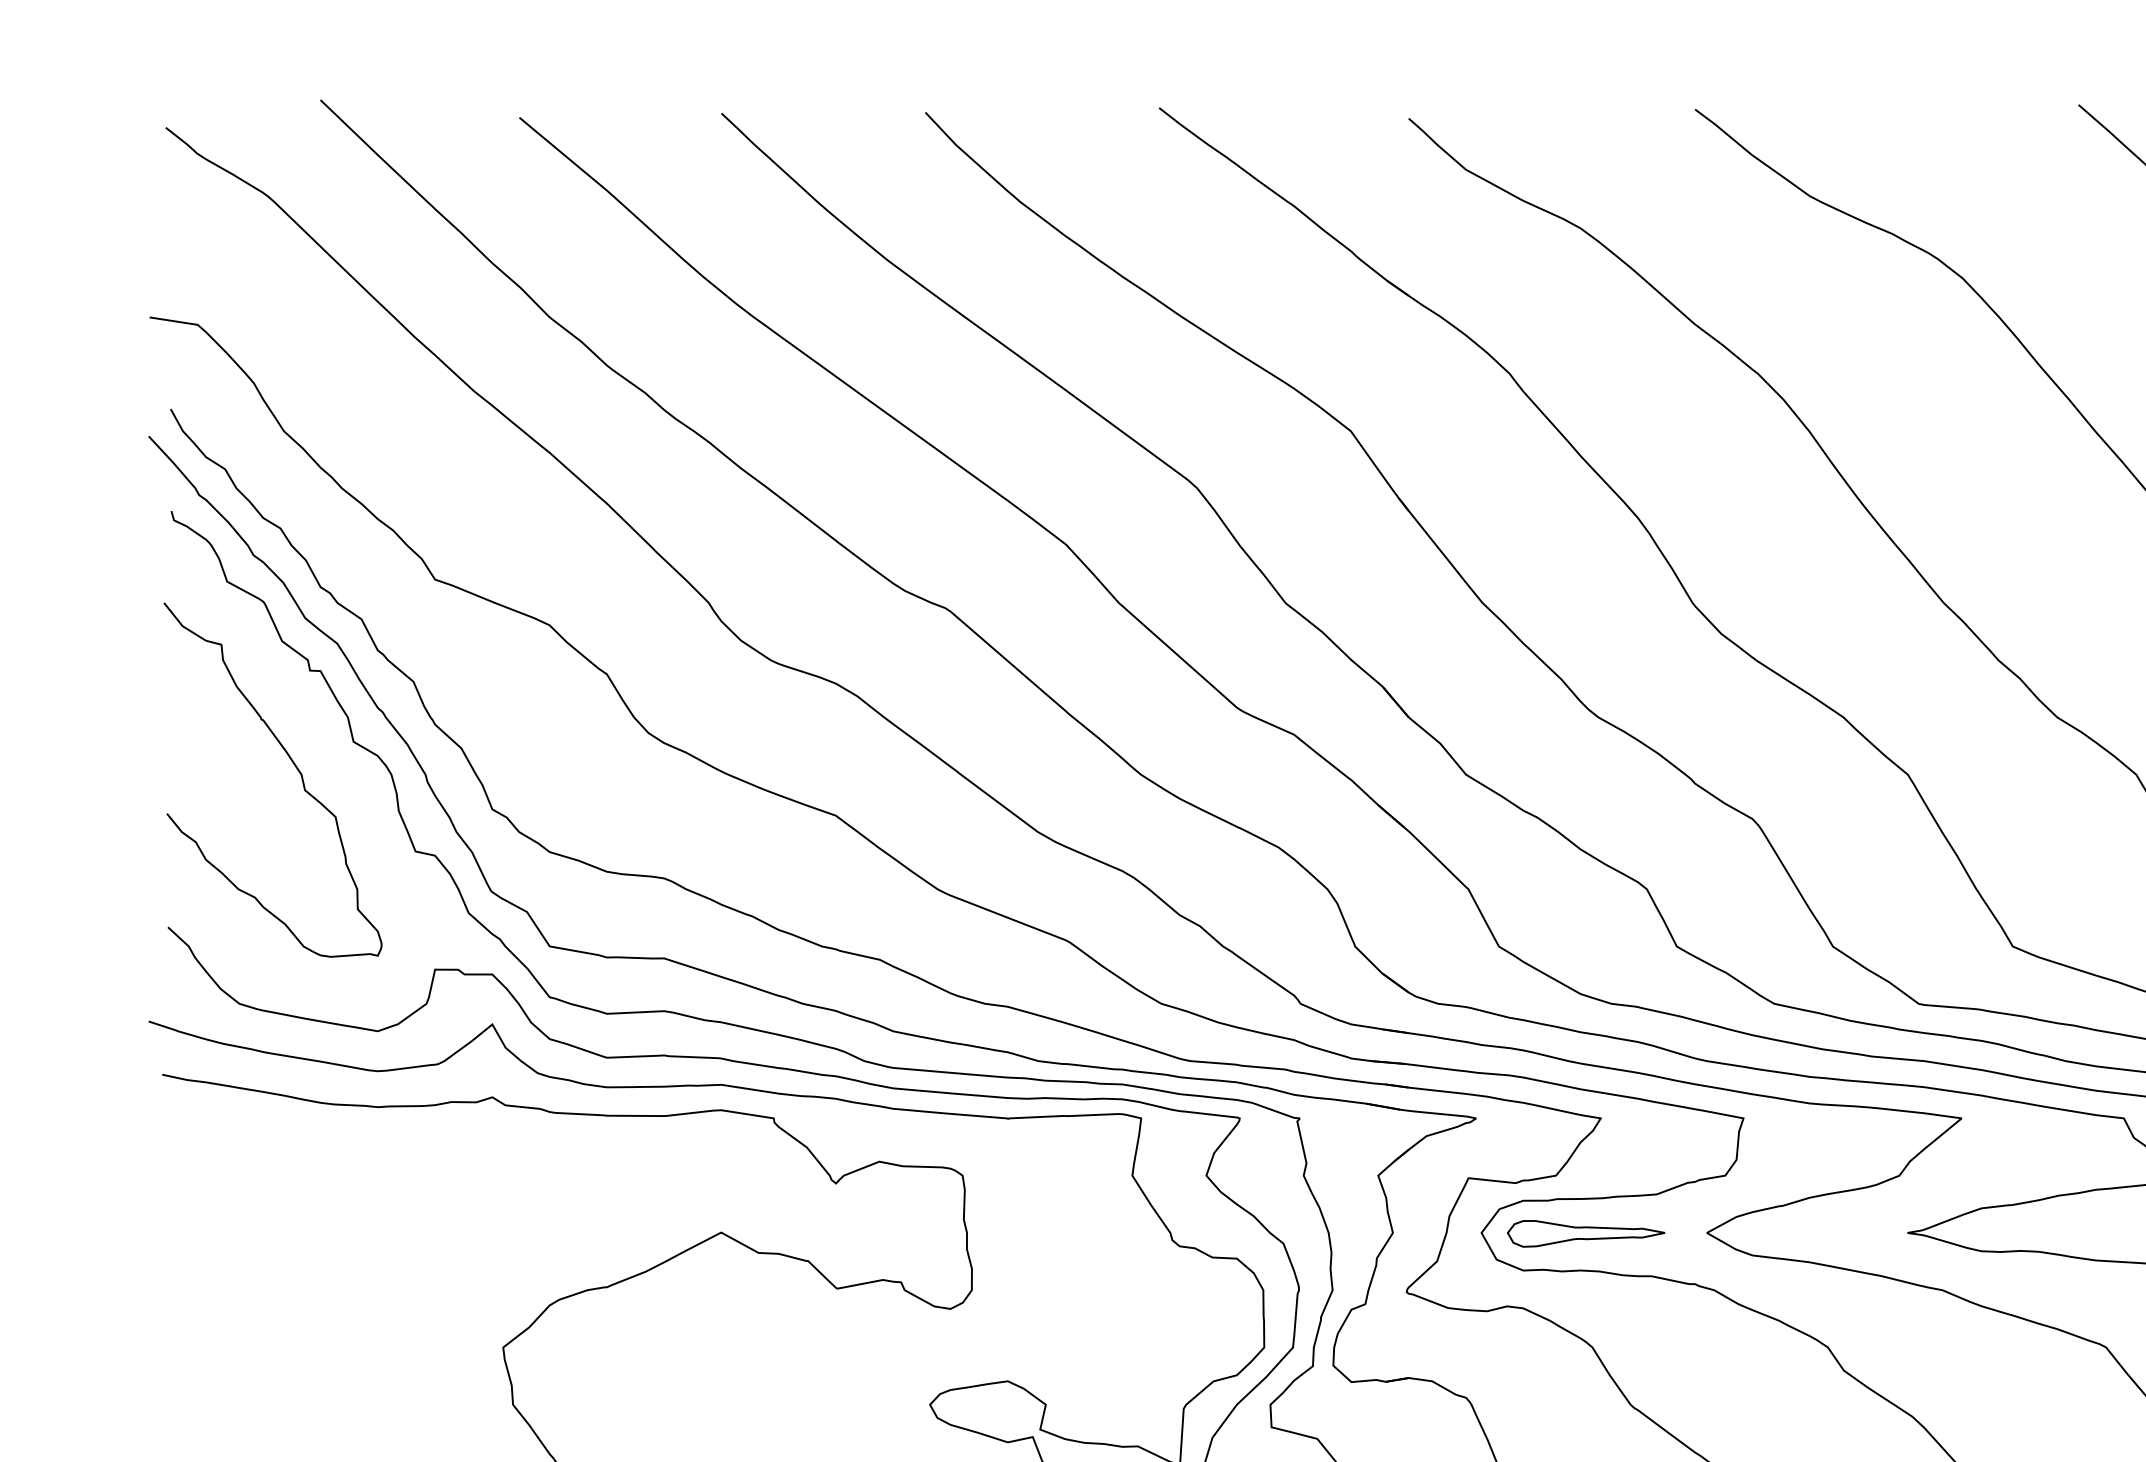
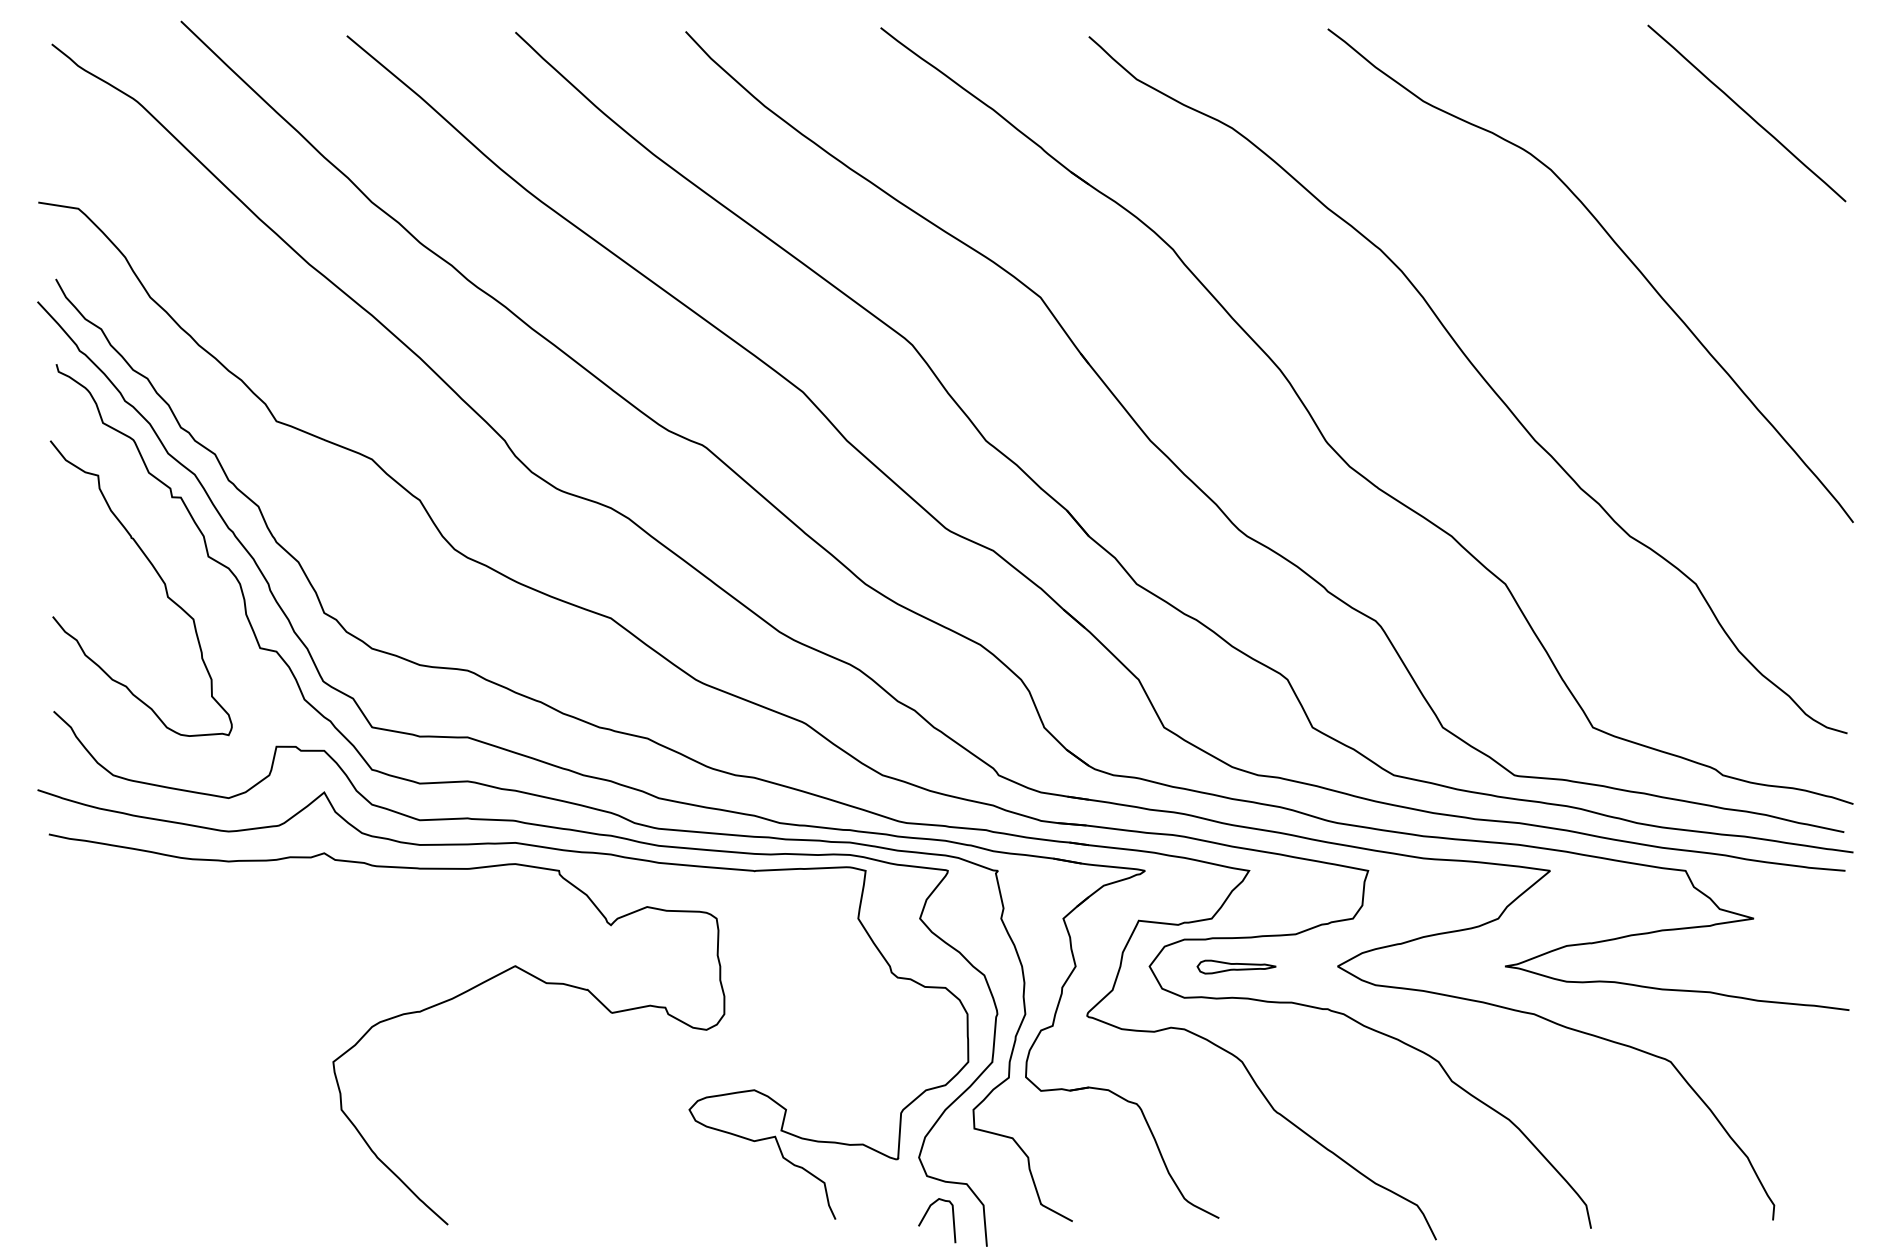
part: (1585, 1233) -> (1236, 966), size x0.6

